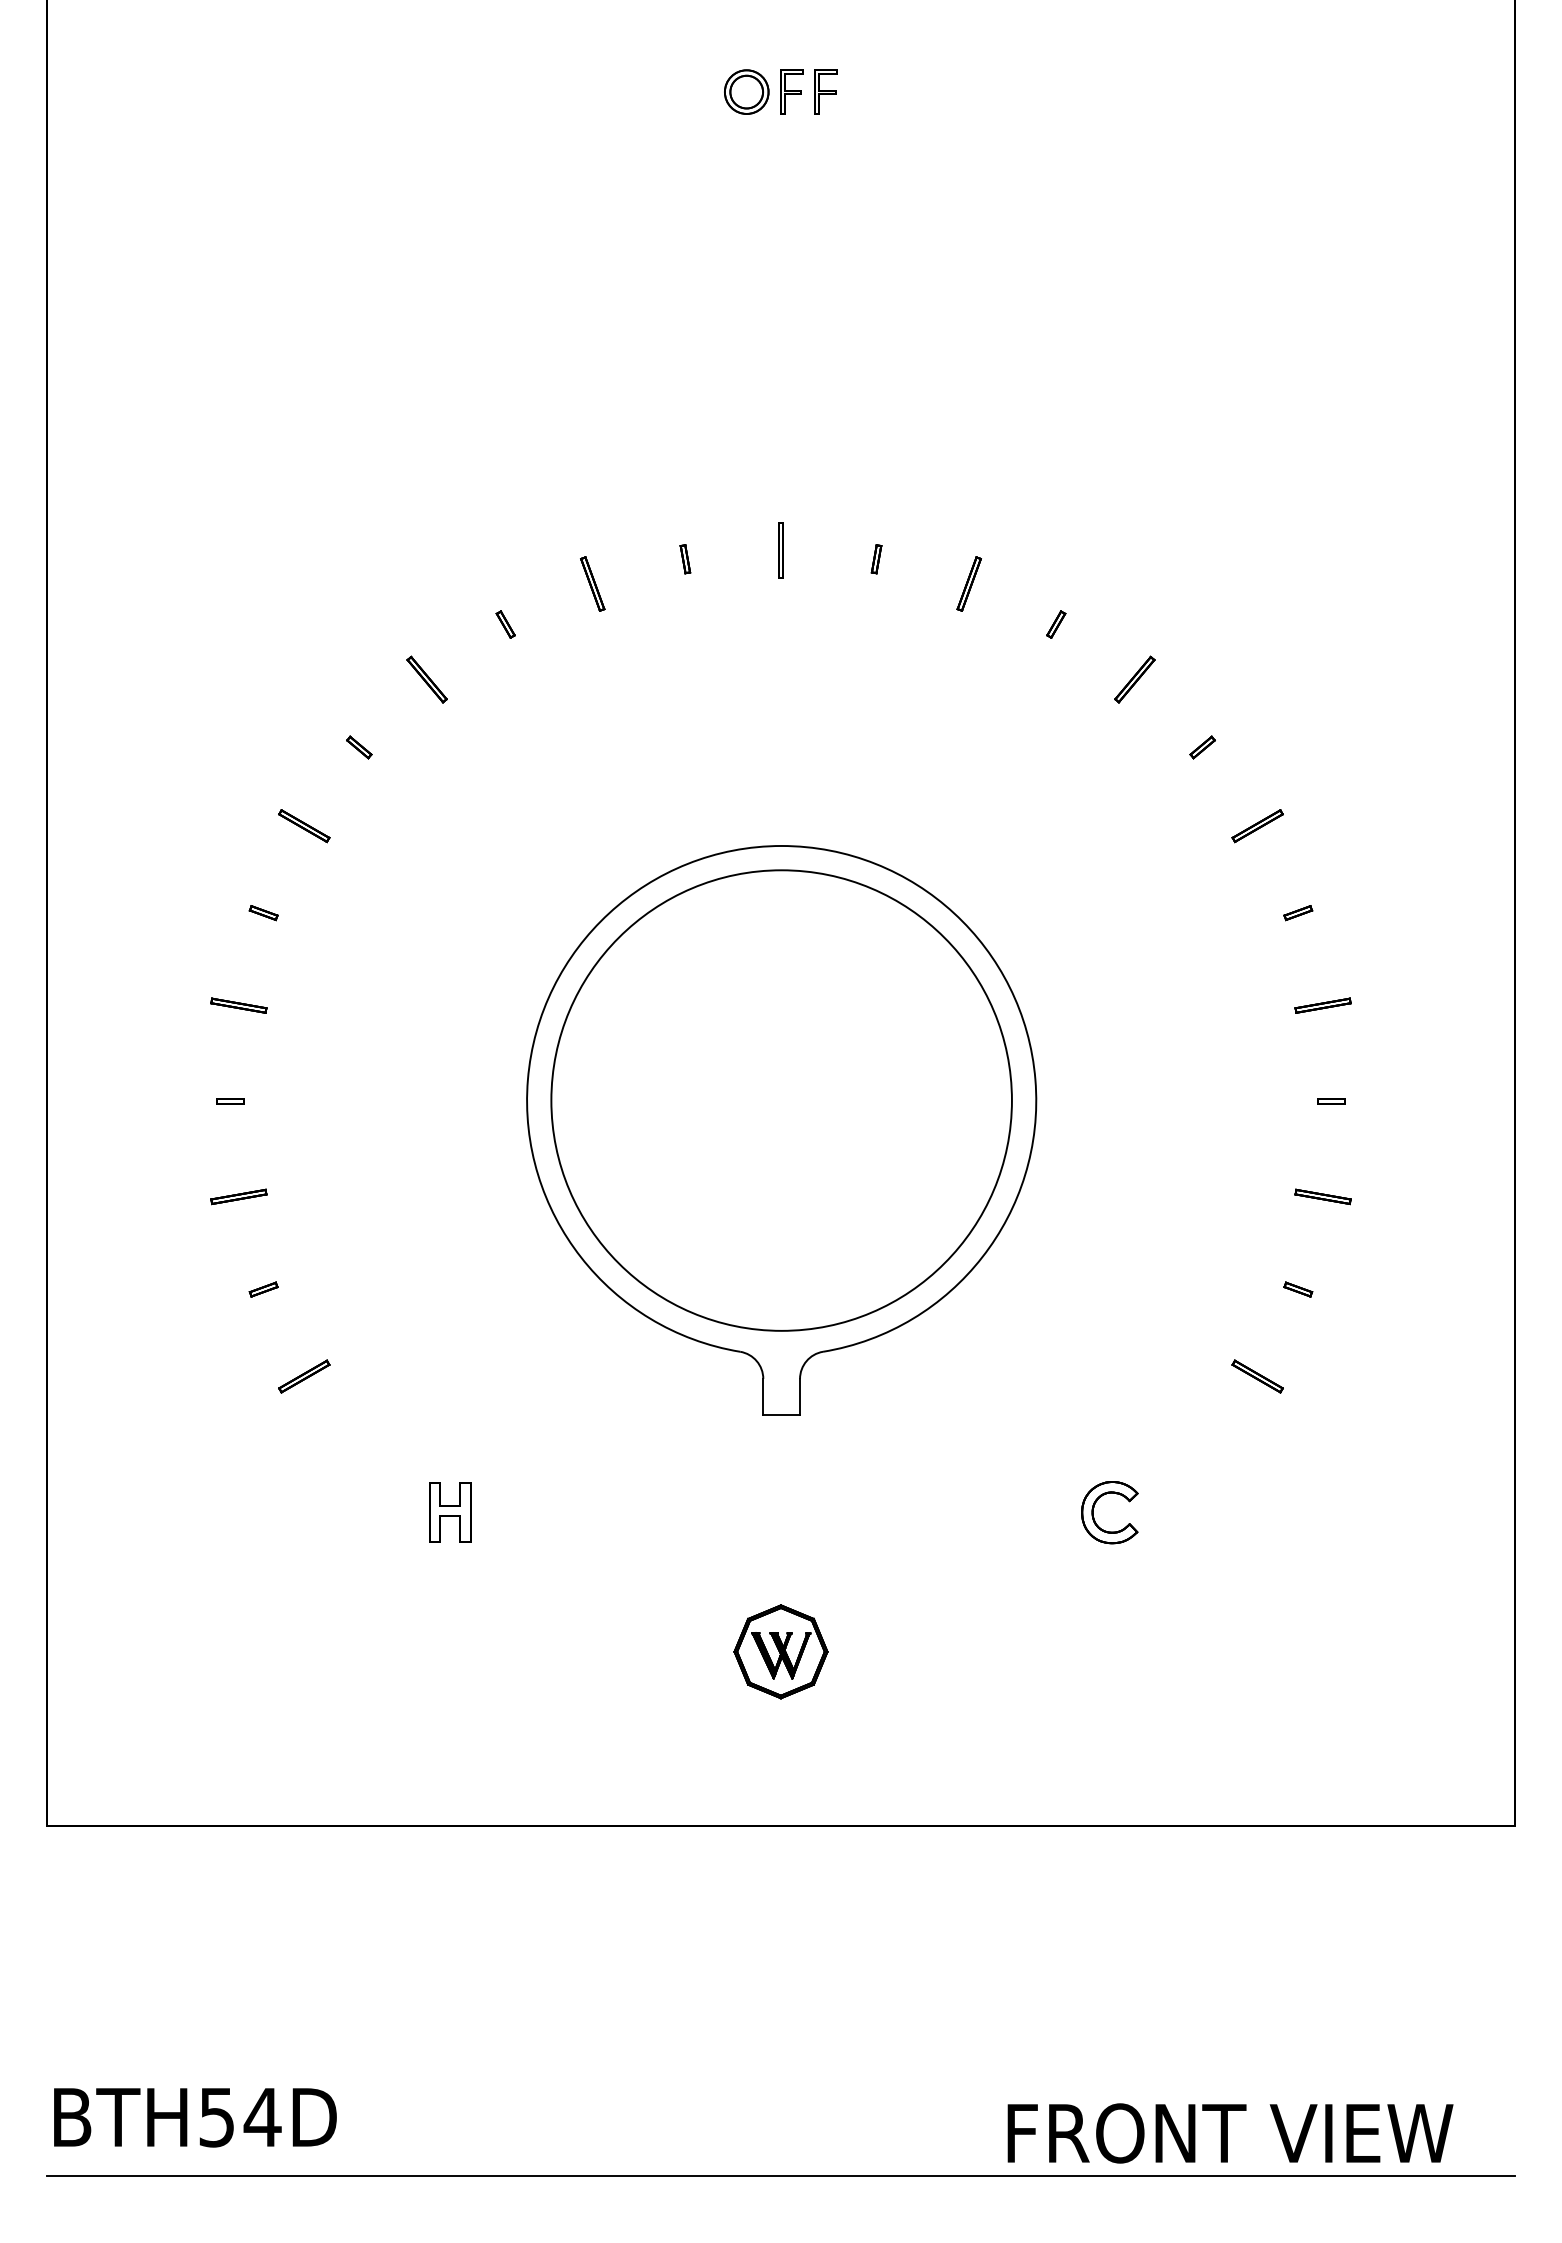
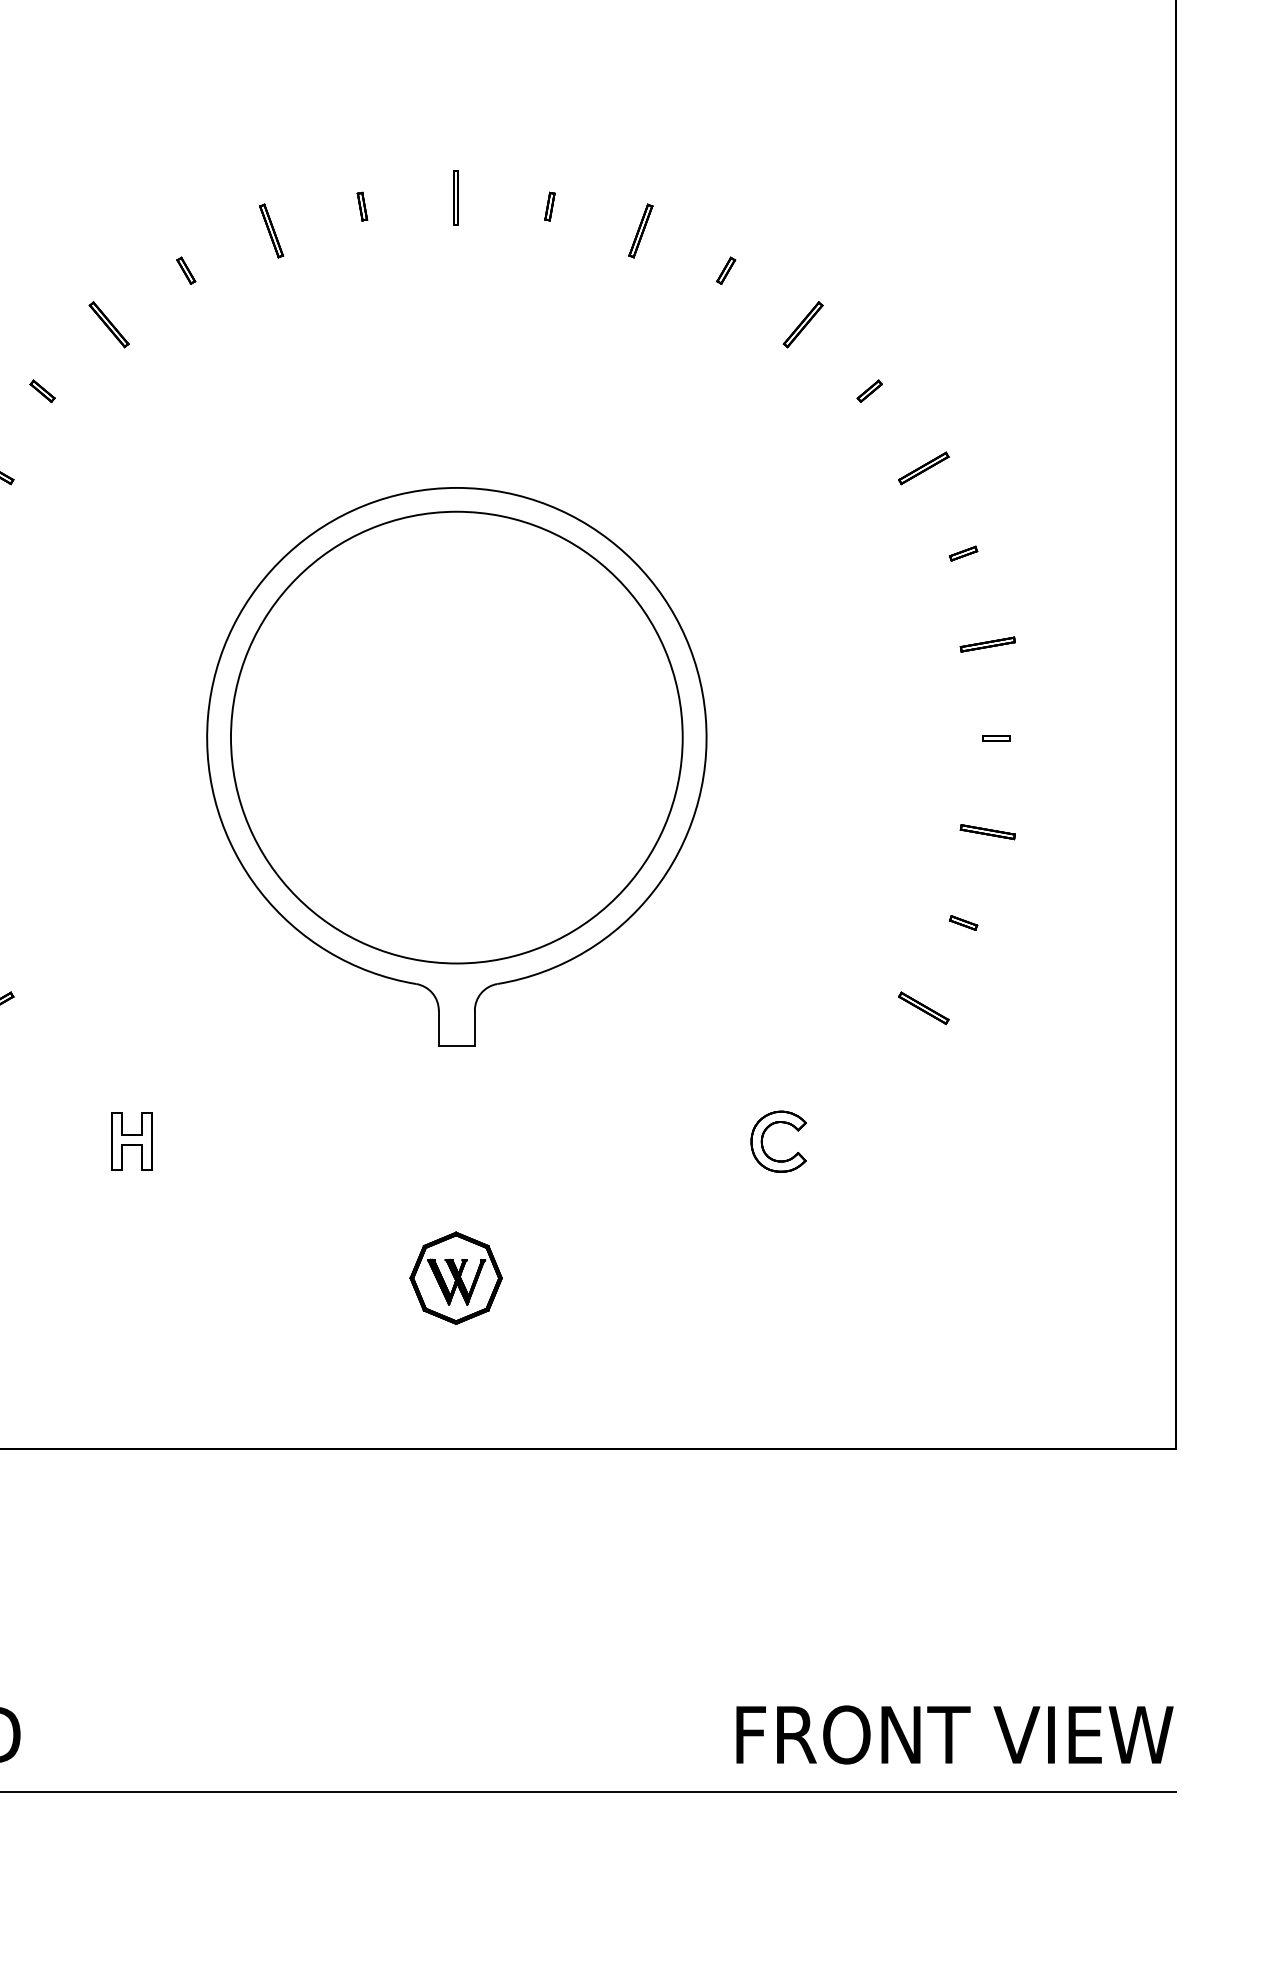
text: (1230, 2133) -> (954, 1735), moved

